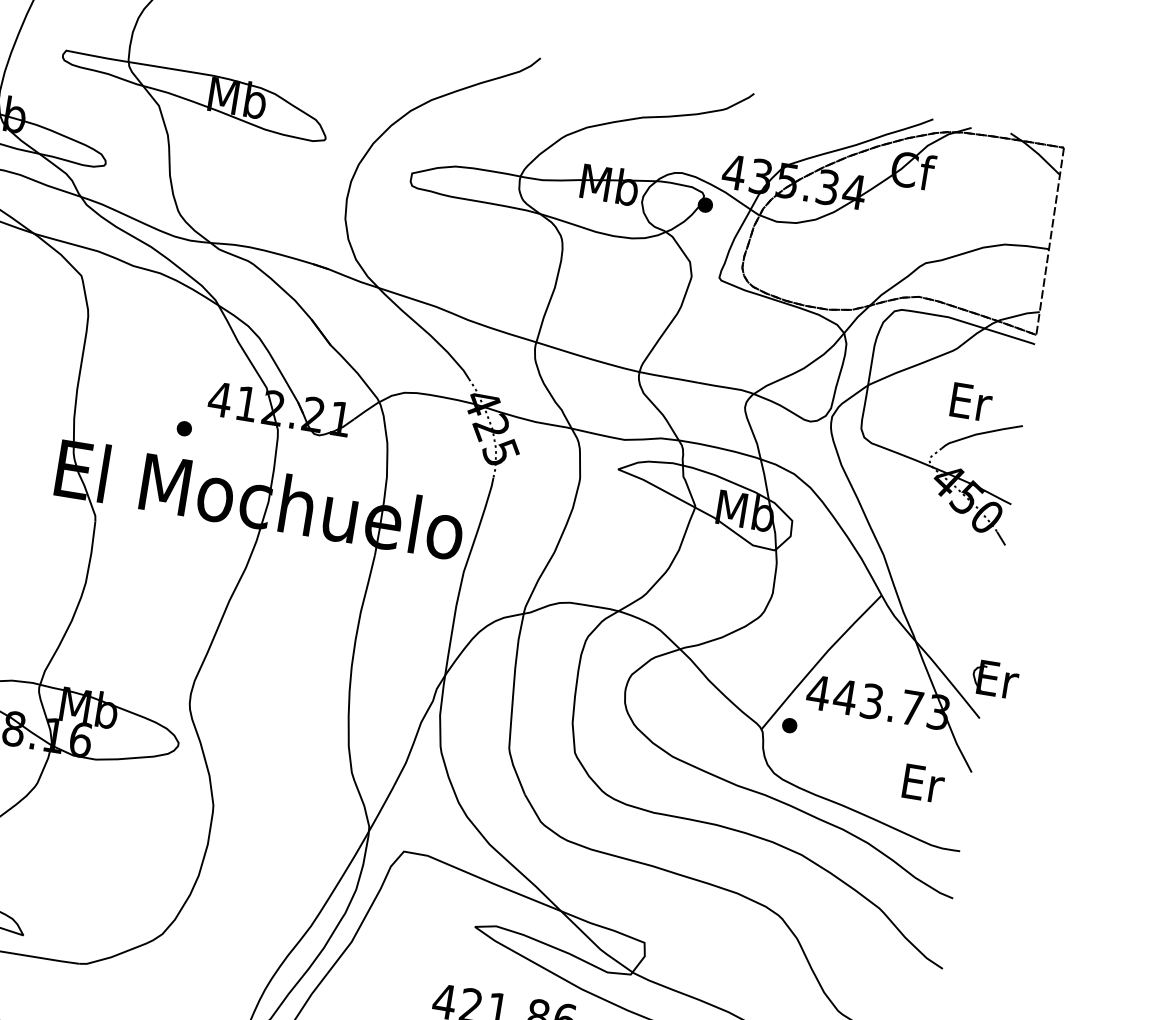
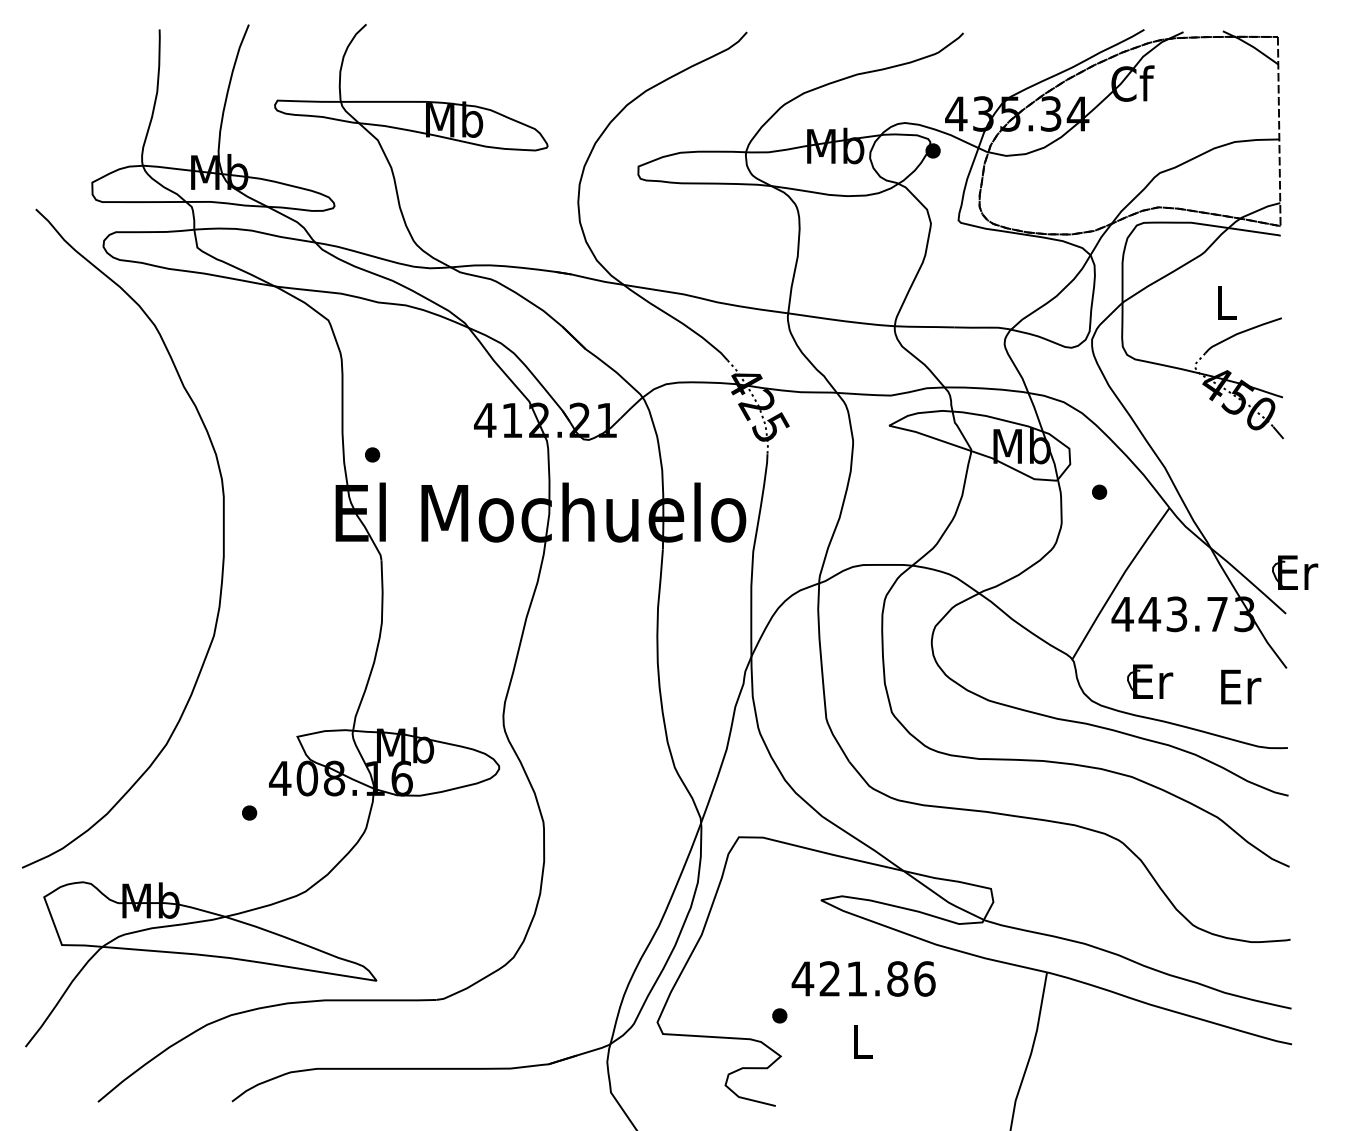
text: (971, 401) -> (1227, 302), Er -> L
part: (184, 428) -> (372, 454), moved
part: (789, 724) -> (1099, 491), moved
part: (835, 763) -> (1150, 681), added

